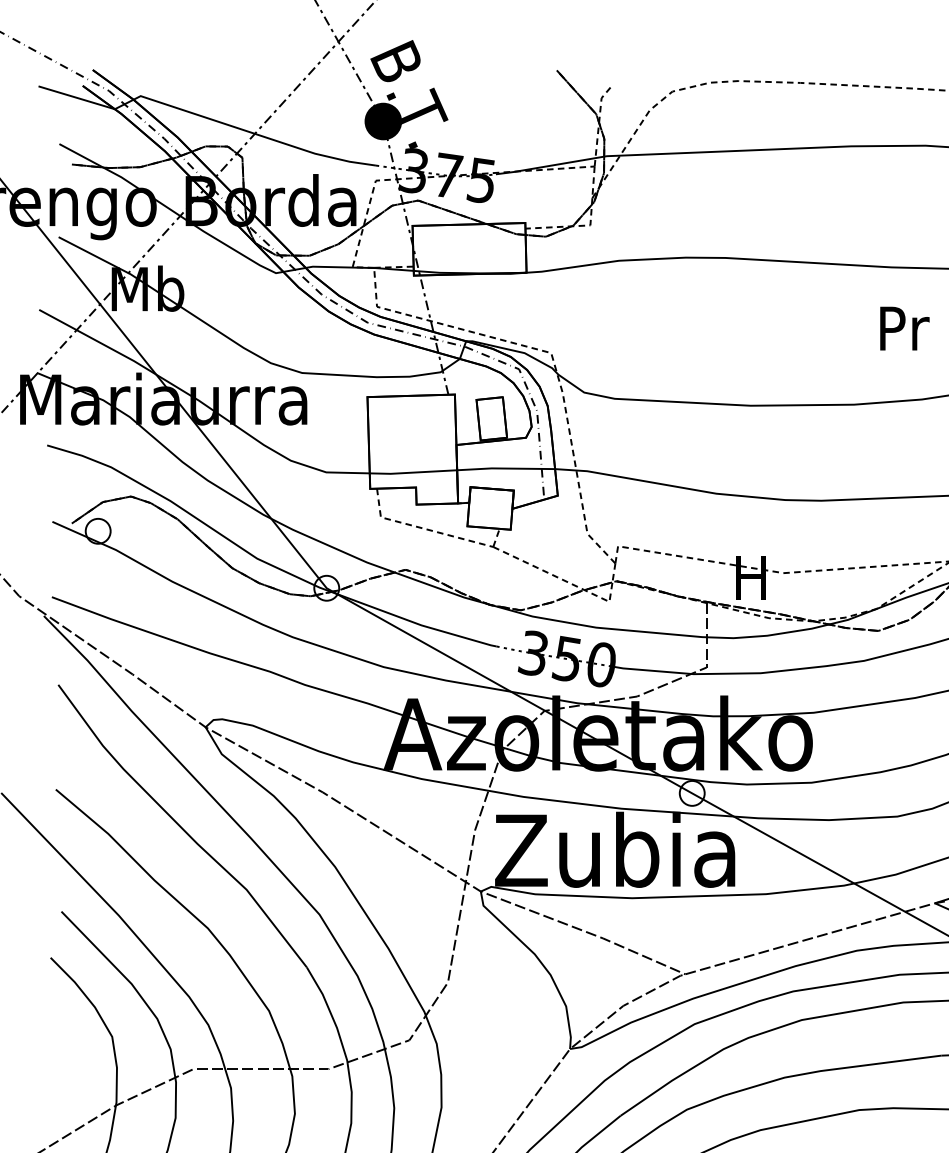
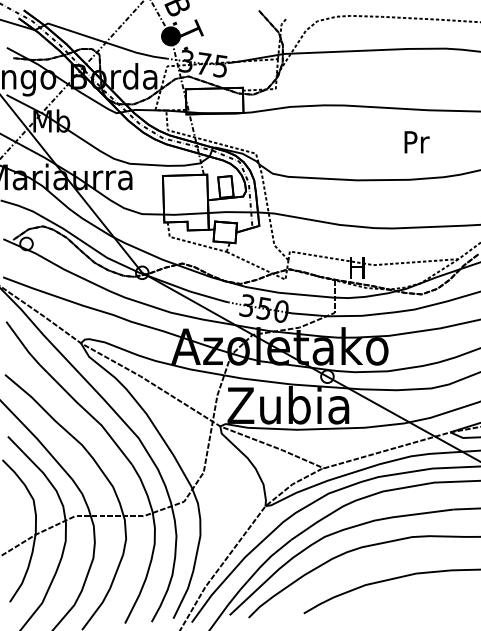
text: (903, 329) -> (416, 142), moved

